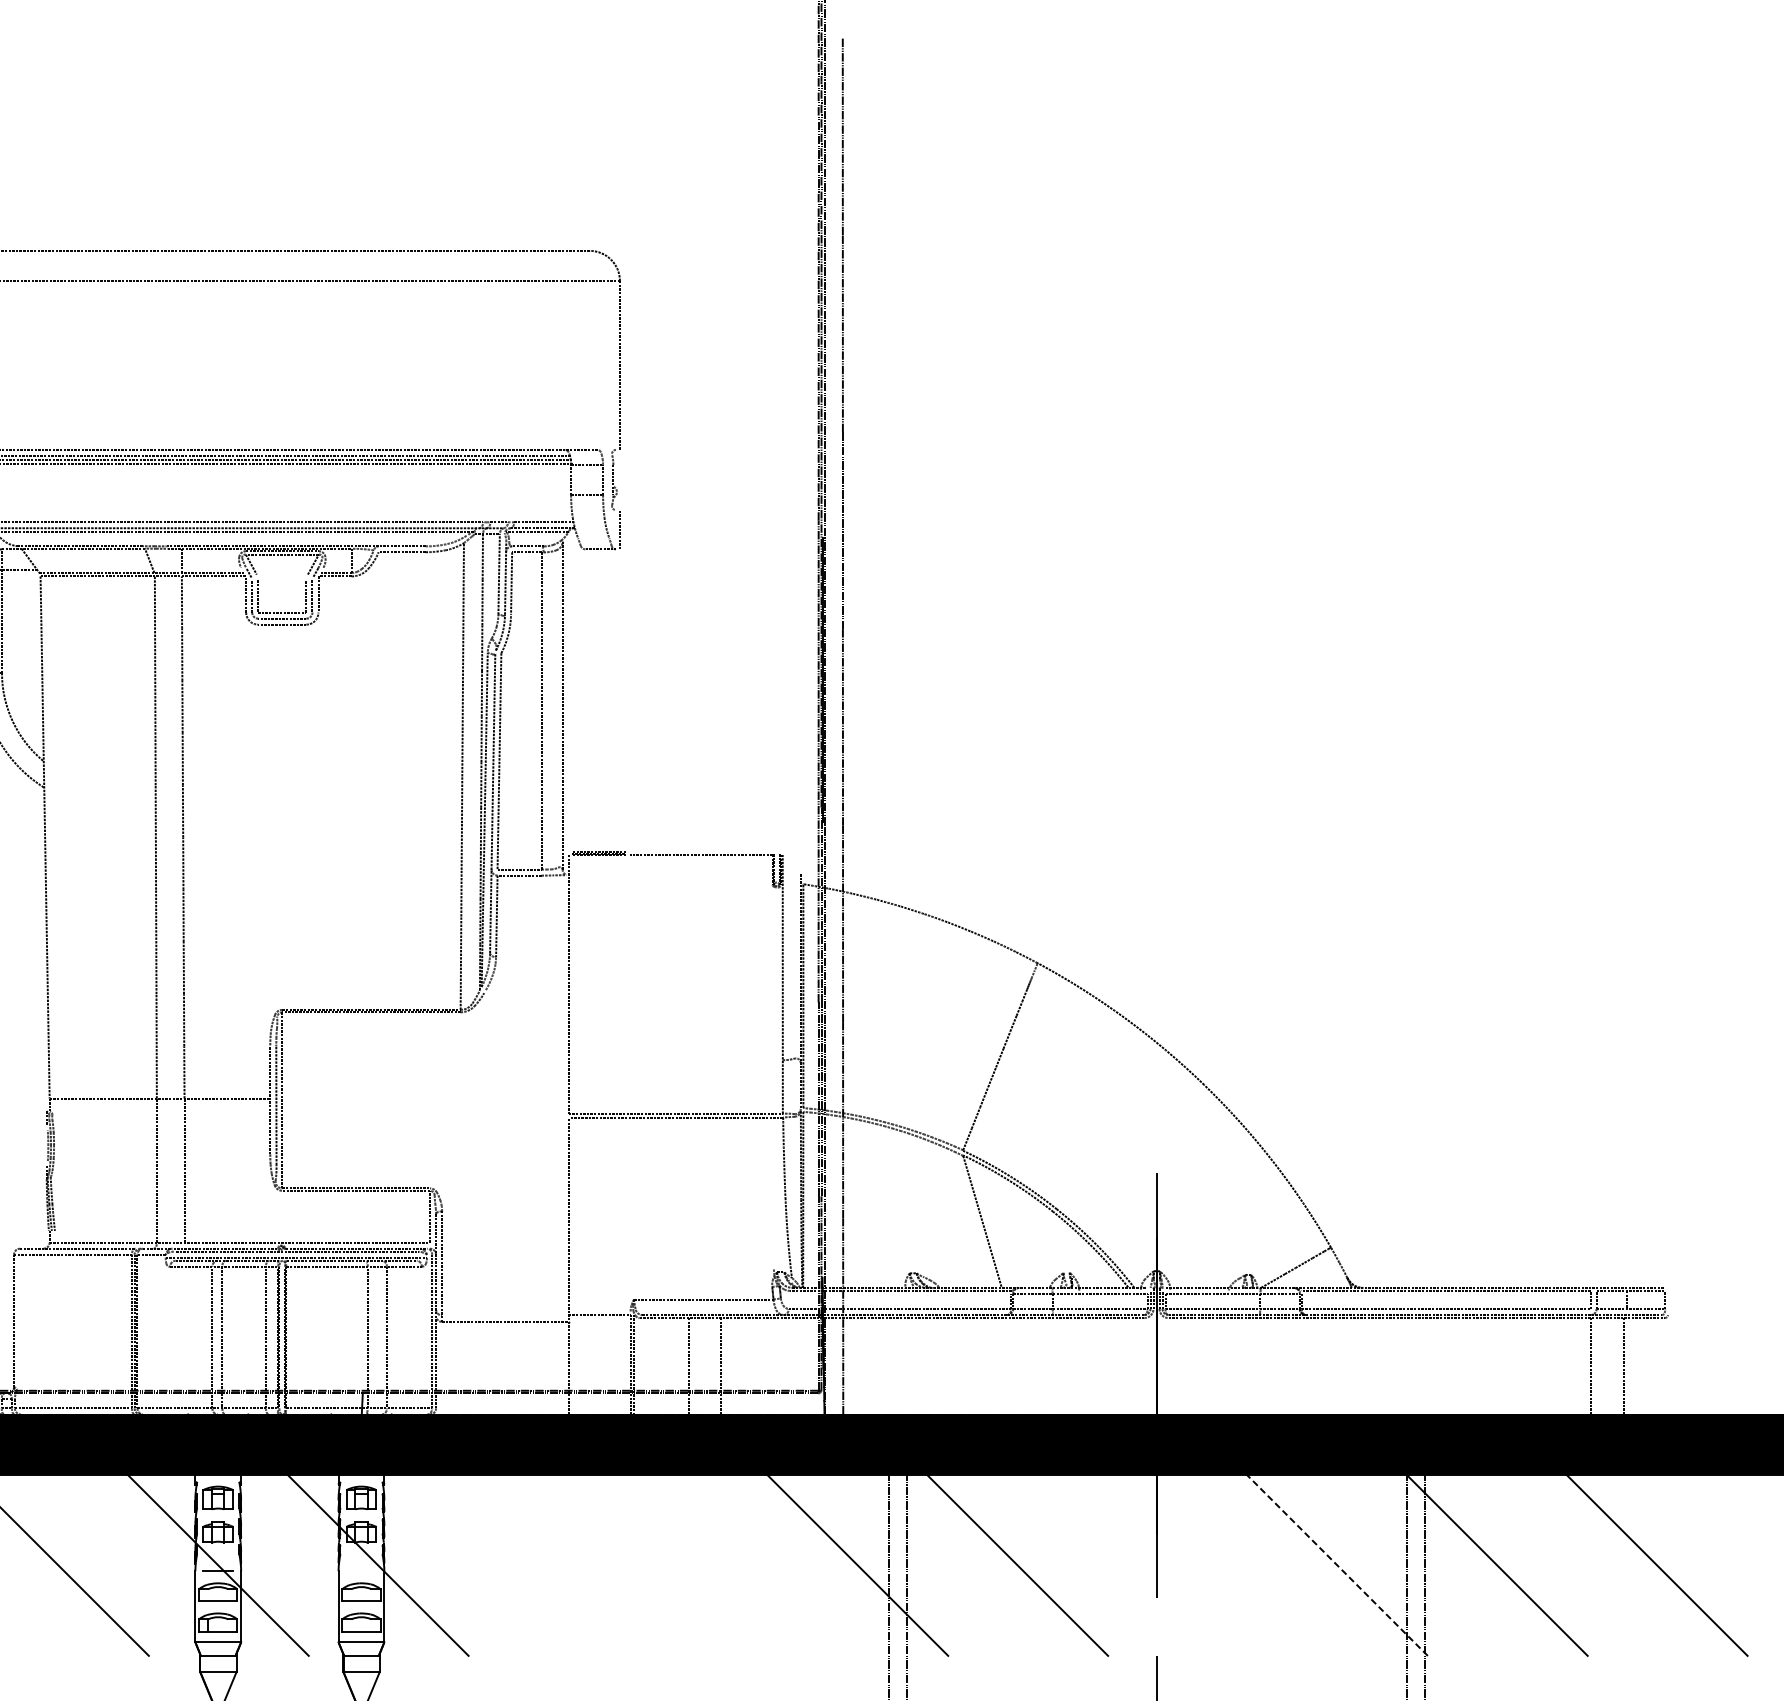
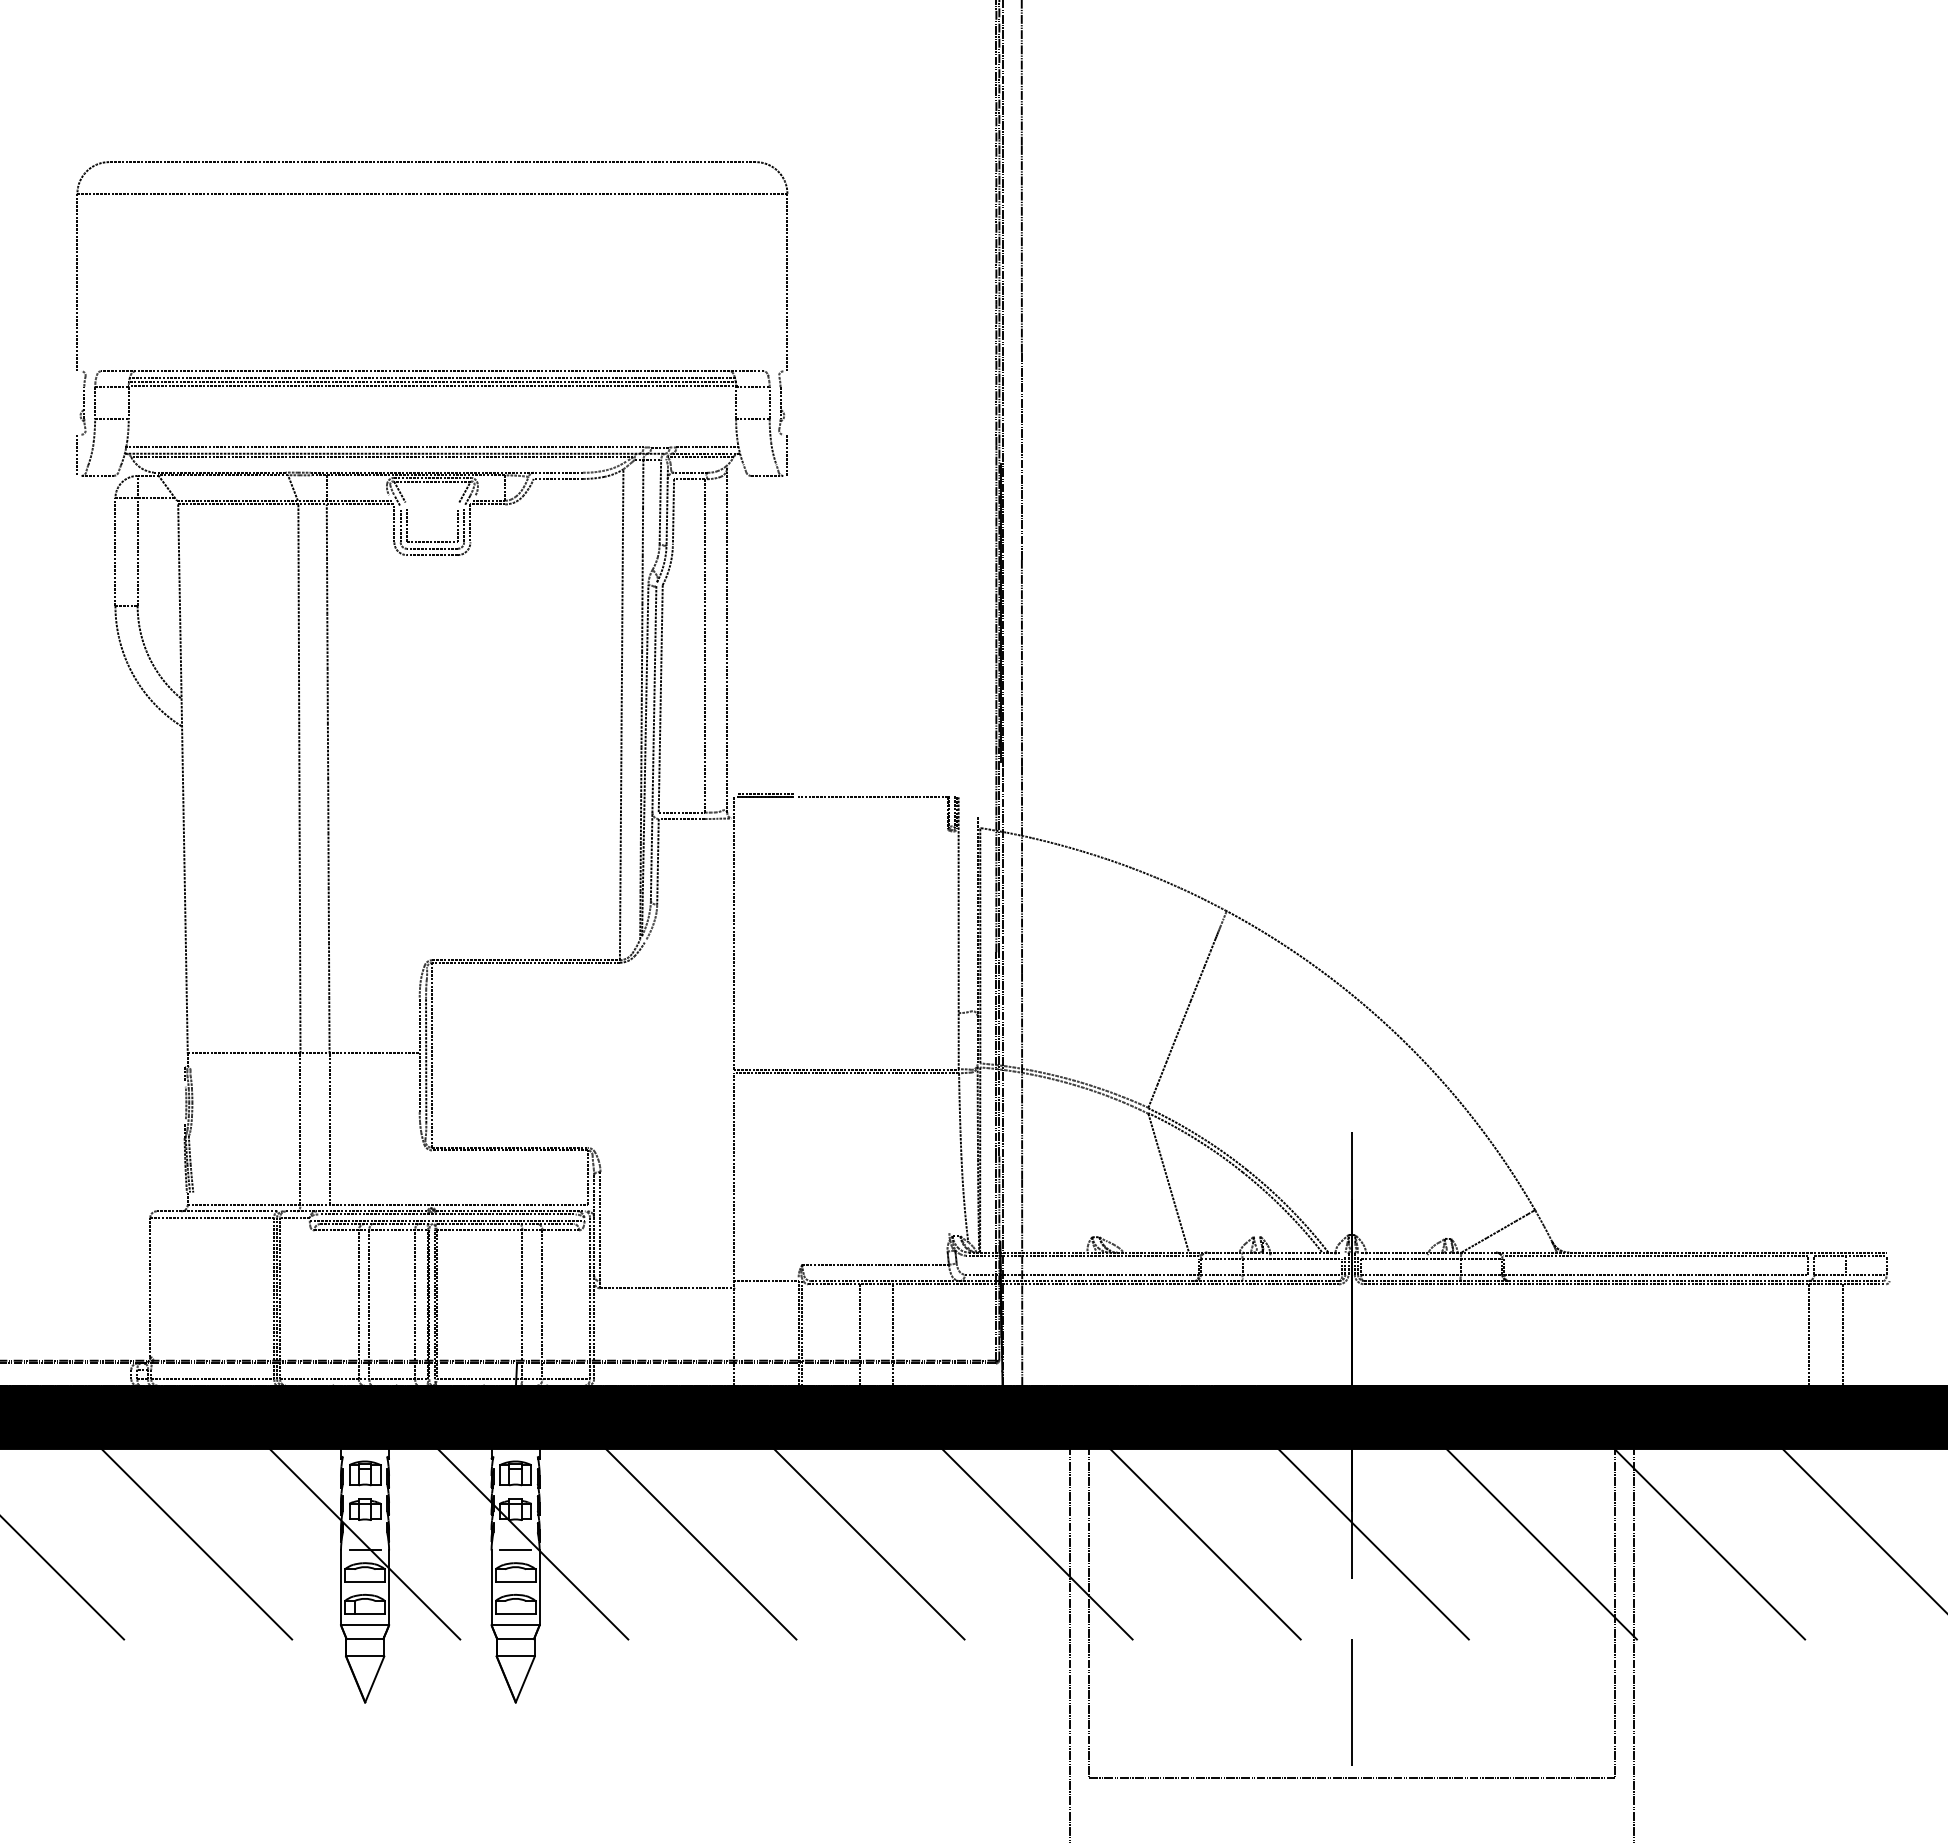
line: (537, 1565) -> (700, 1544), added
line: (697, 1565) -> (869, 1544), added
line: (1177, 1565) -> (1373, 1544), added
line: (1337, 1565) -> (1541, 1544), dashed -> solid
line: (361, 1571) -> (515, 1550), added

